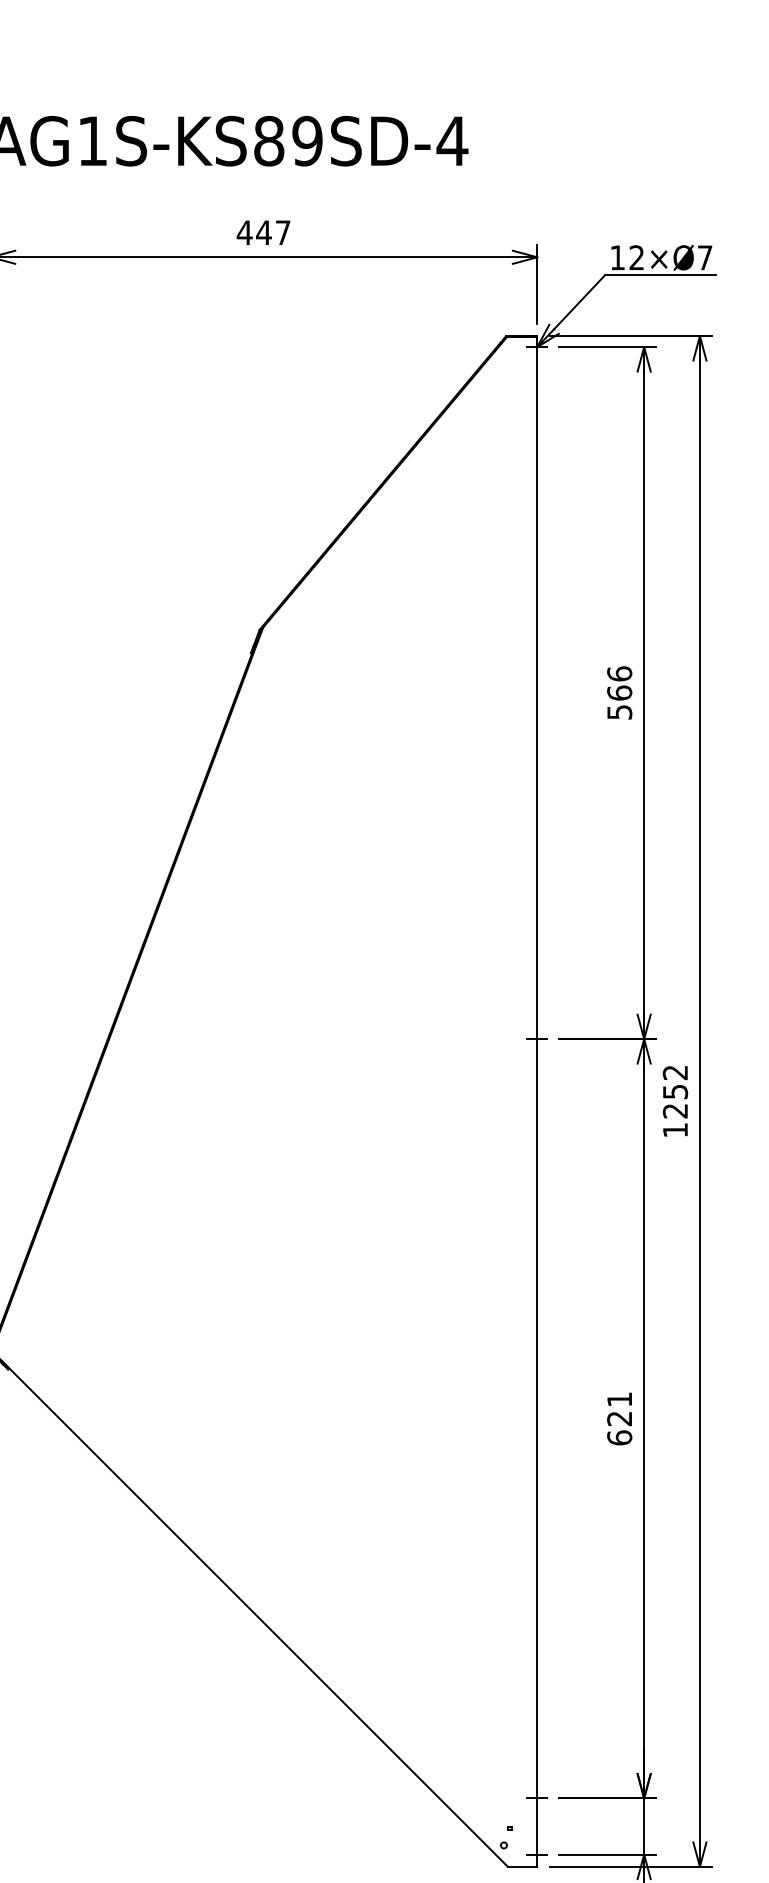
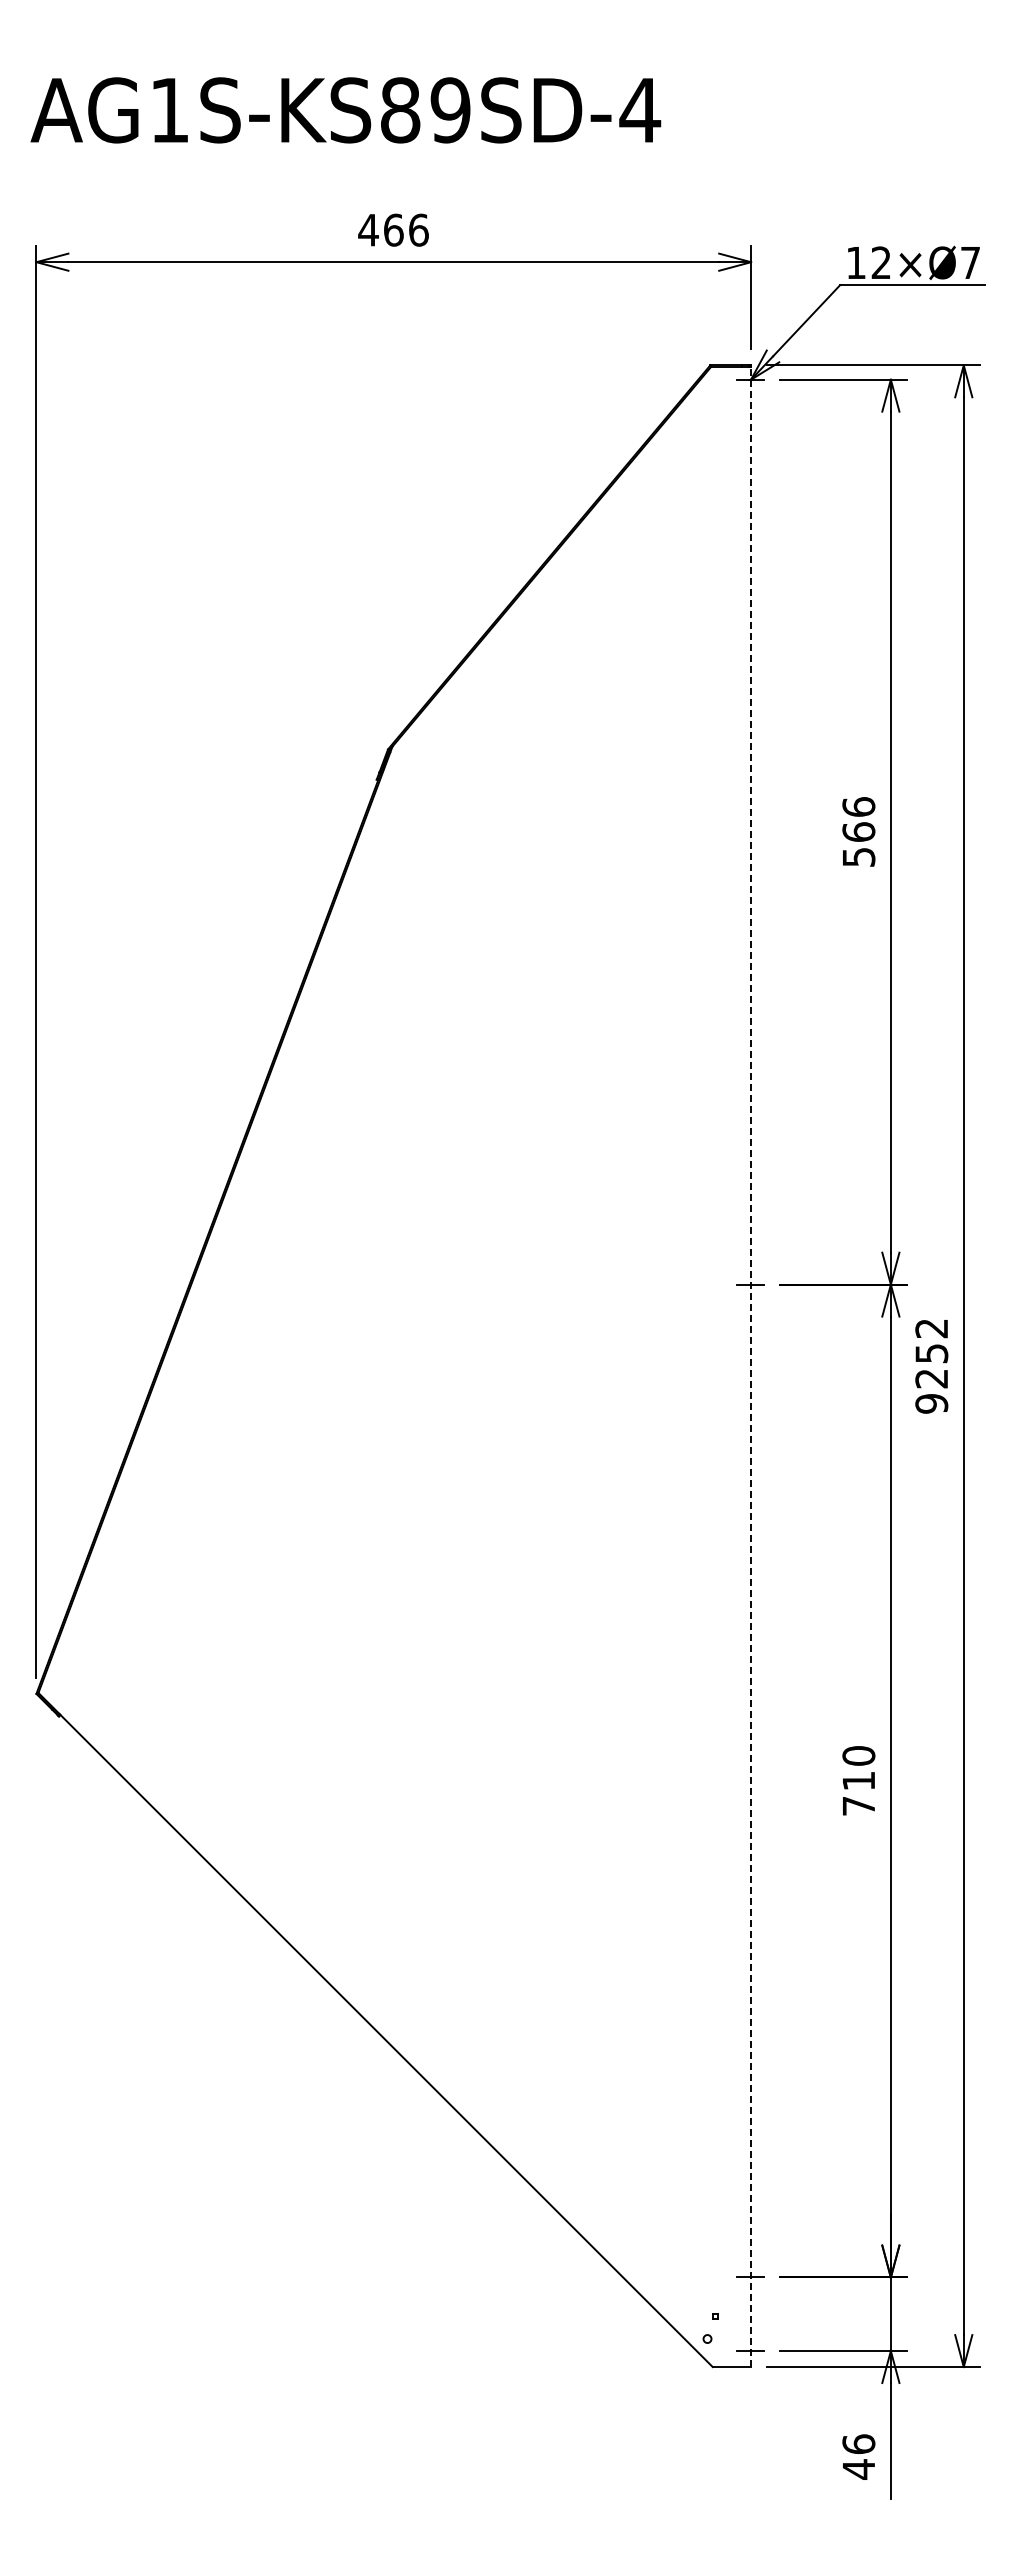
text: (273, 232) -> (405, 229), 447 -> 466
line: (537, 1101) -> (751, 1366), solid -> dashed
text: (675, 1130) -> (931, 1403), 1252 -> 9252
text: (619, 1418) -> (858, 1780), 621 -> 710

